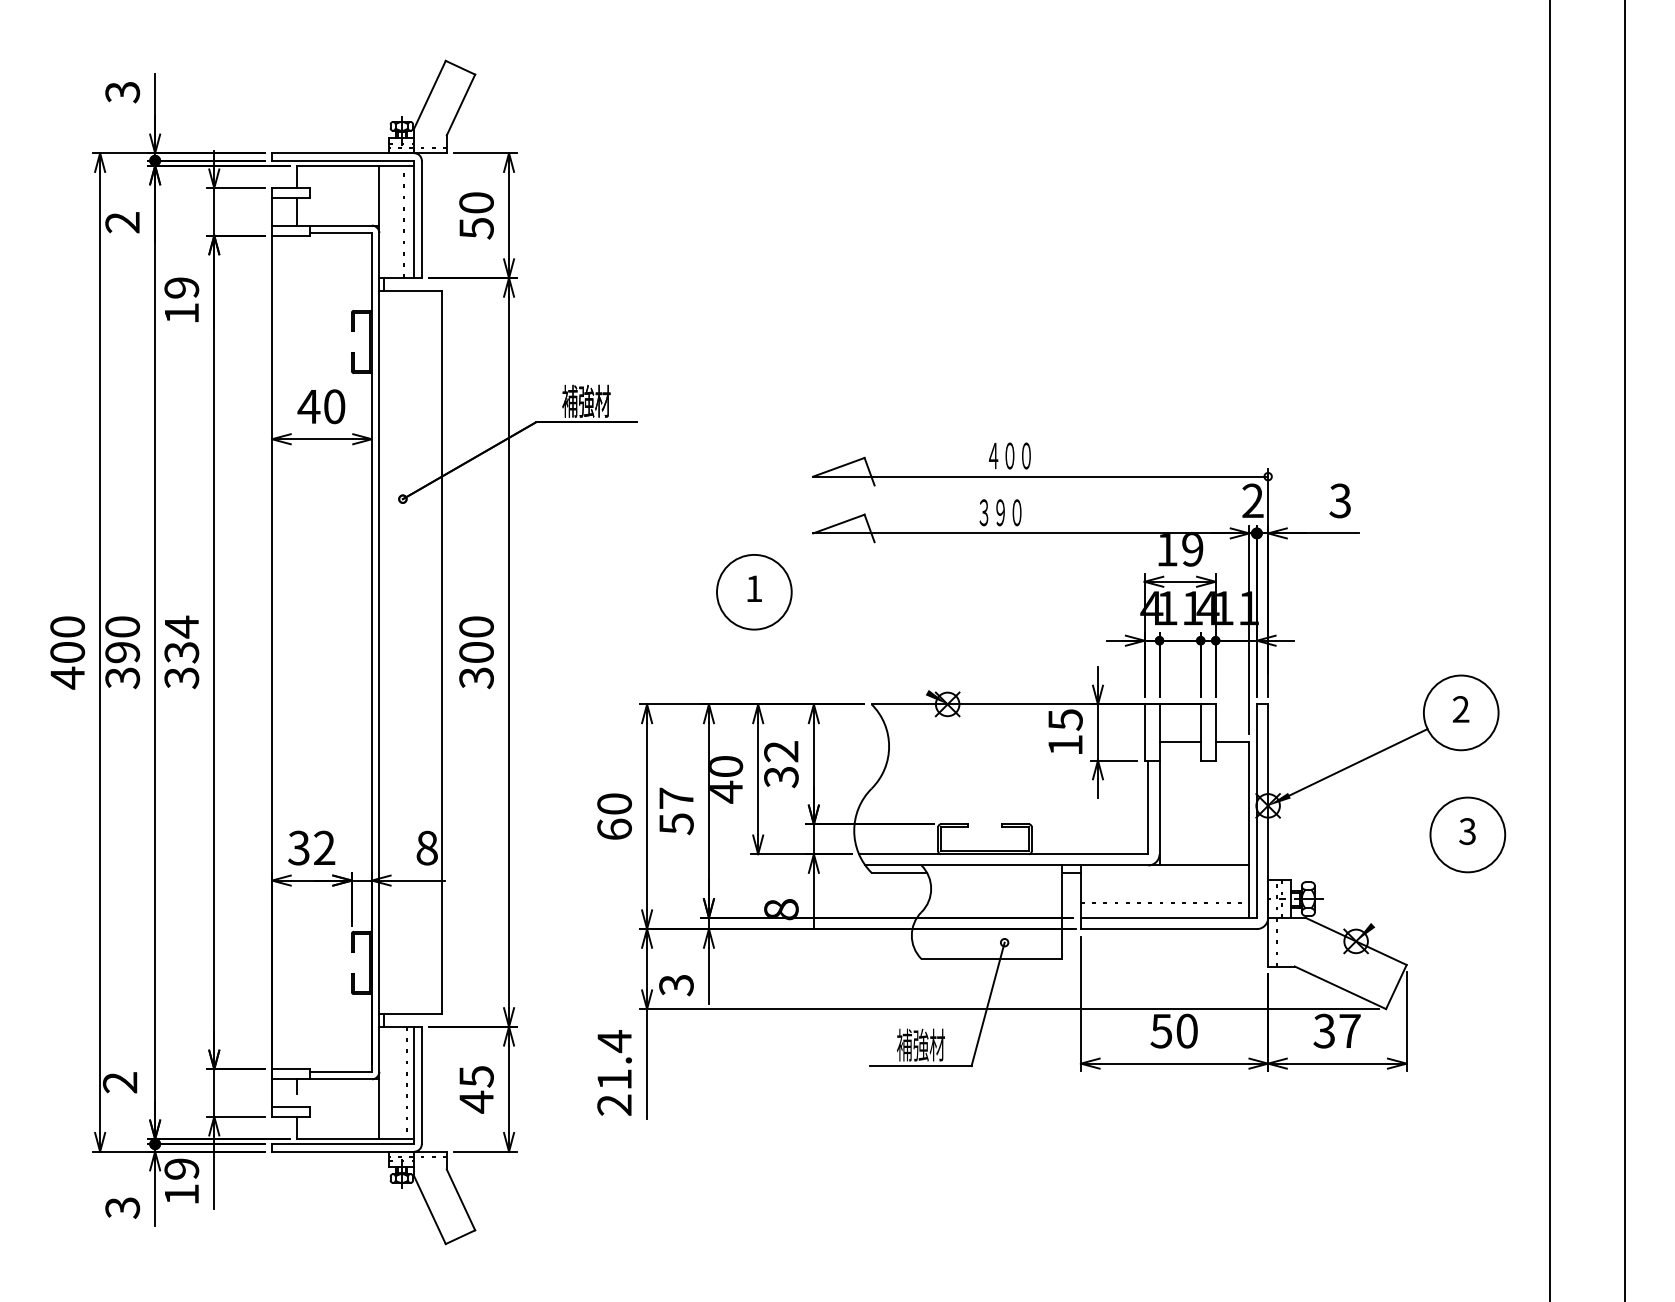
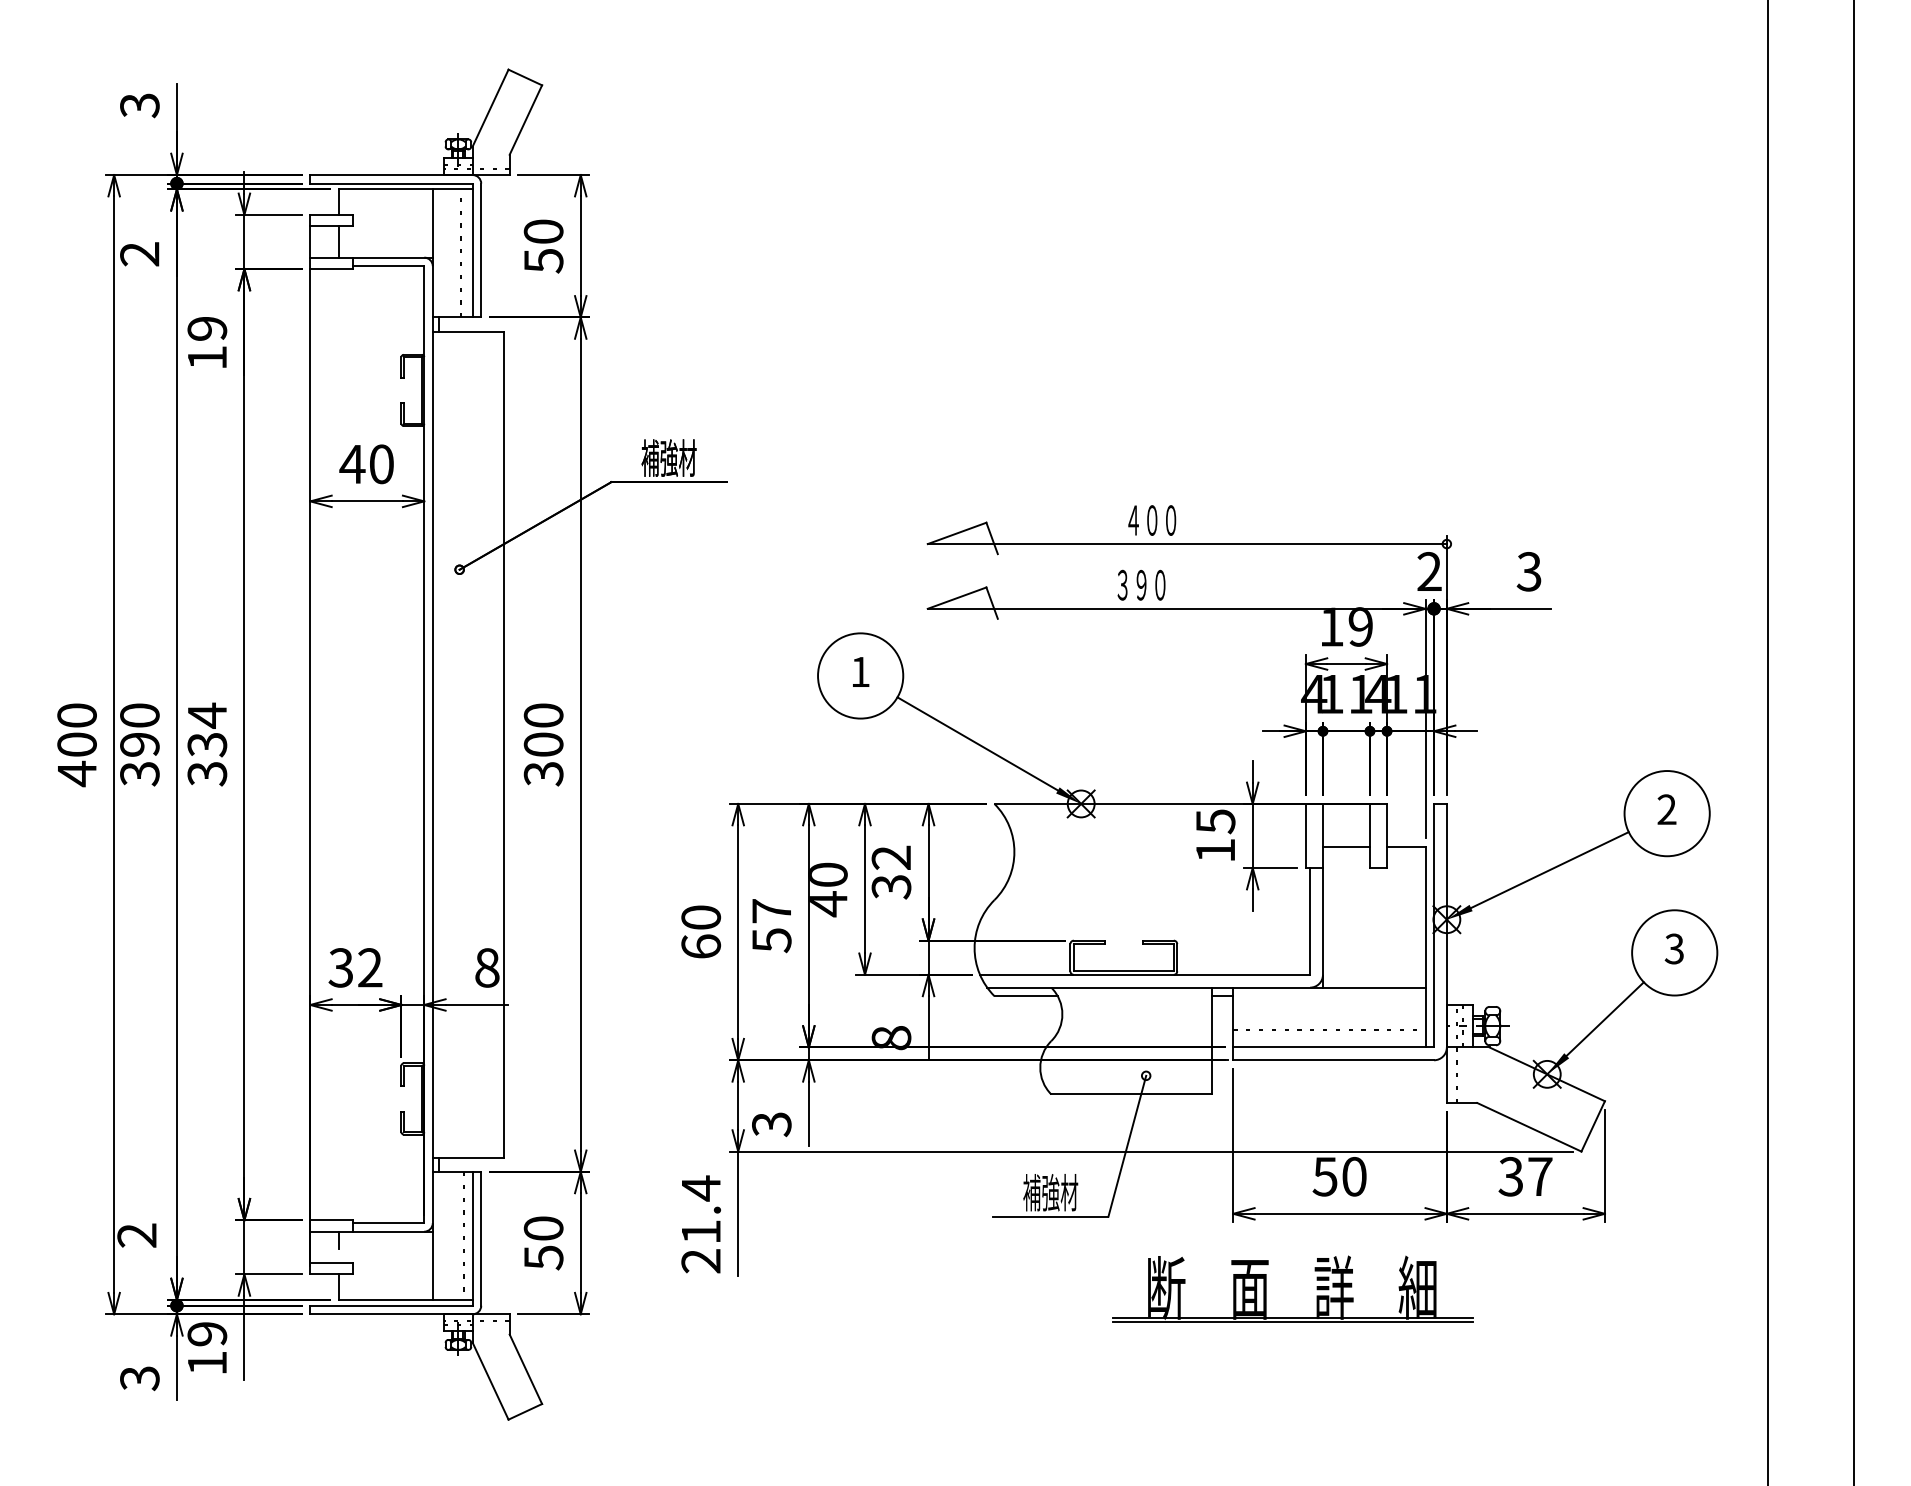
line: (856, 651) -> (977, 743), added
line: (1406, 892) -> (1604, 1018), added
text: (476, 1089) -> (543, 1243), 45 -> 50
part: (1154, 1129) -> (1317, 1288), added

